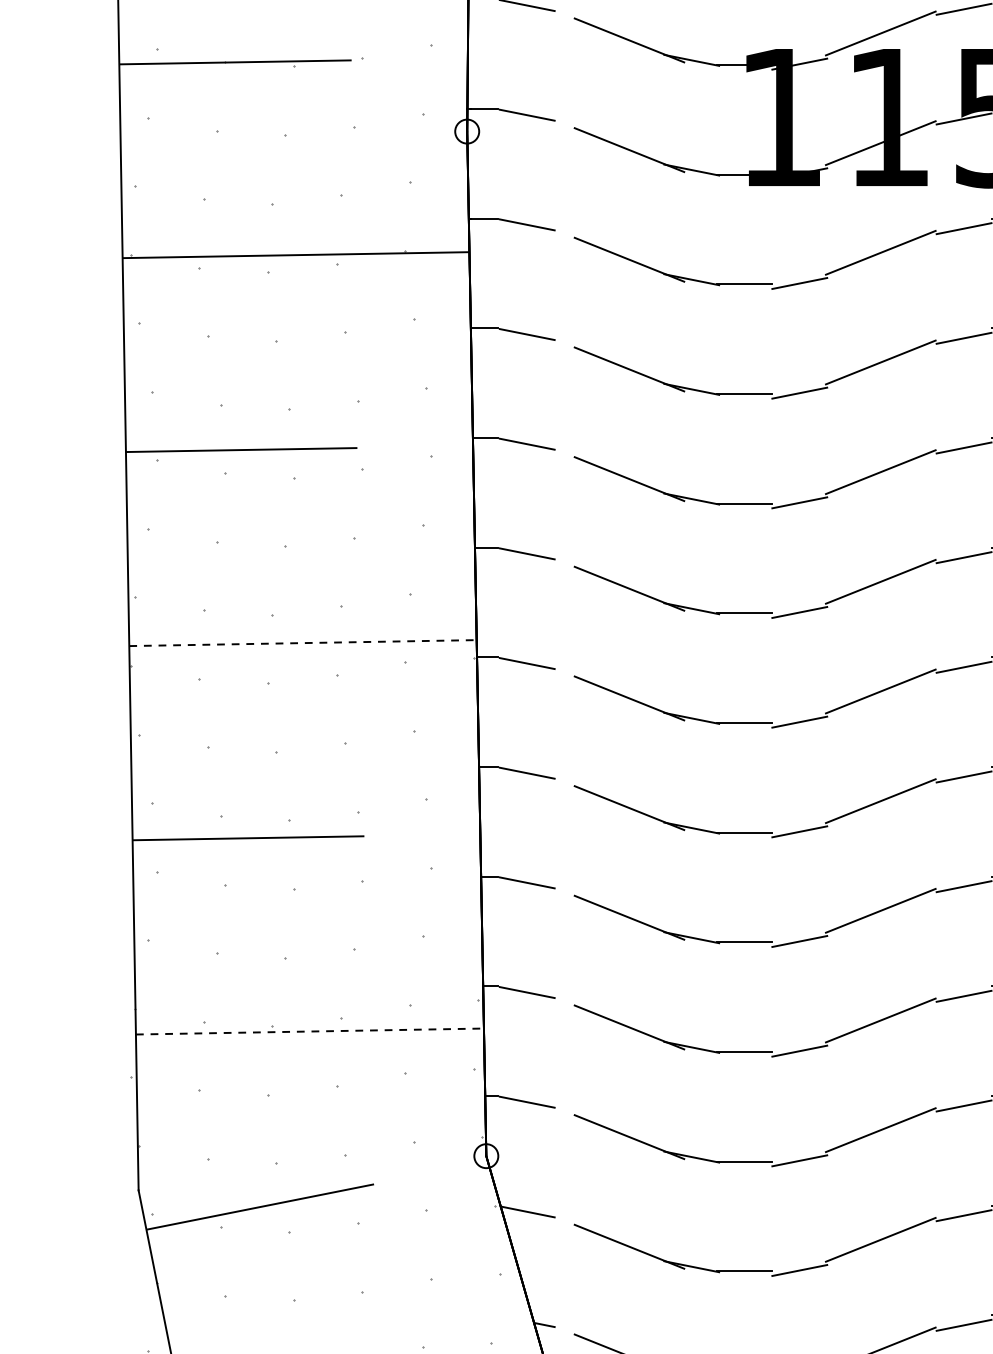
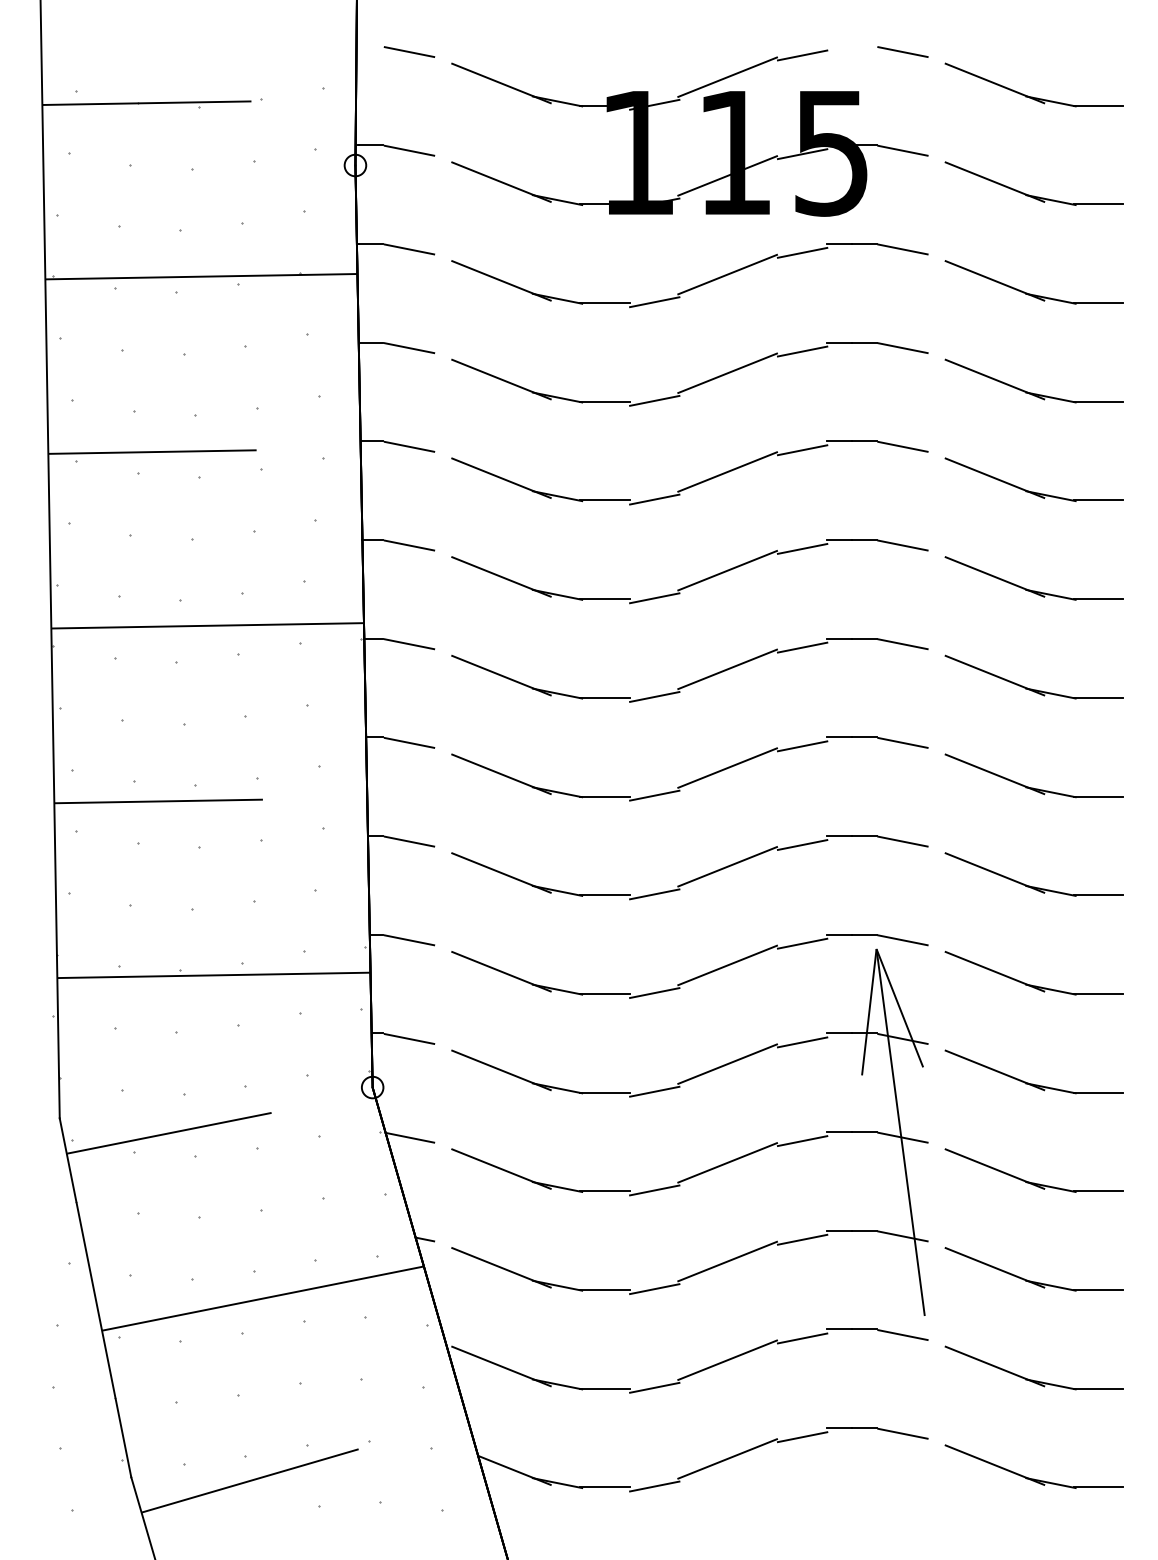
line: (303, 642) -> (208, 625), dashed -> solid
line: (309, 1031) -> (213, 975), dashed -> solid

